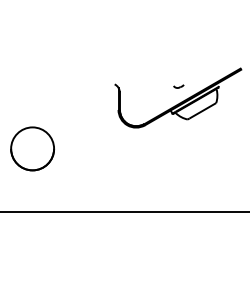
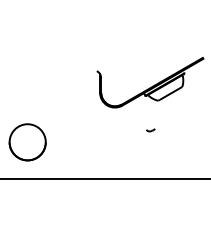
part: (178, 86) -> (150, 130), moved
part: (32, 148) -> (27, 141), moved

